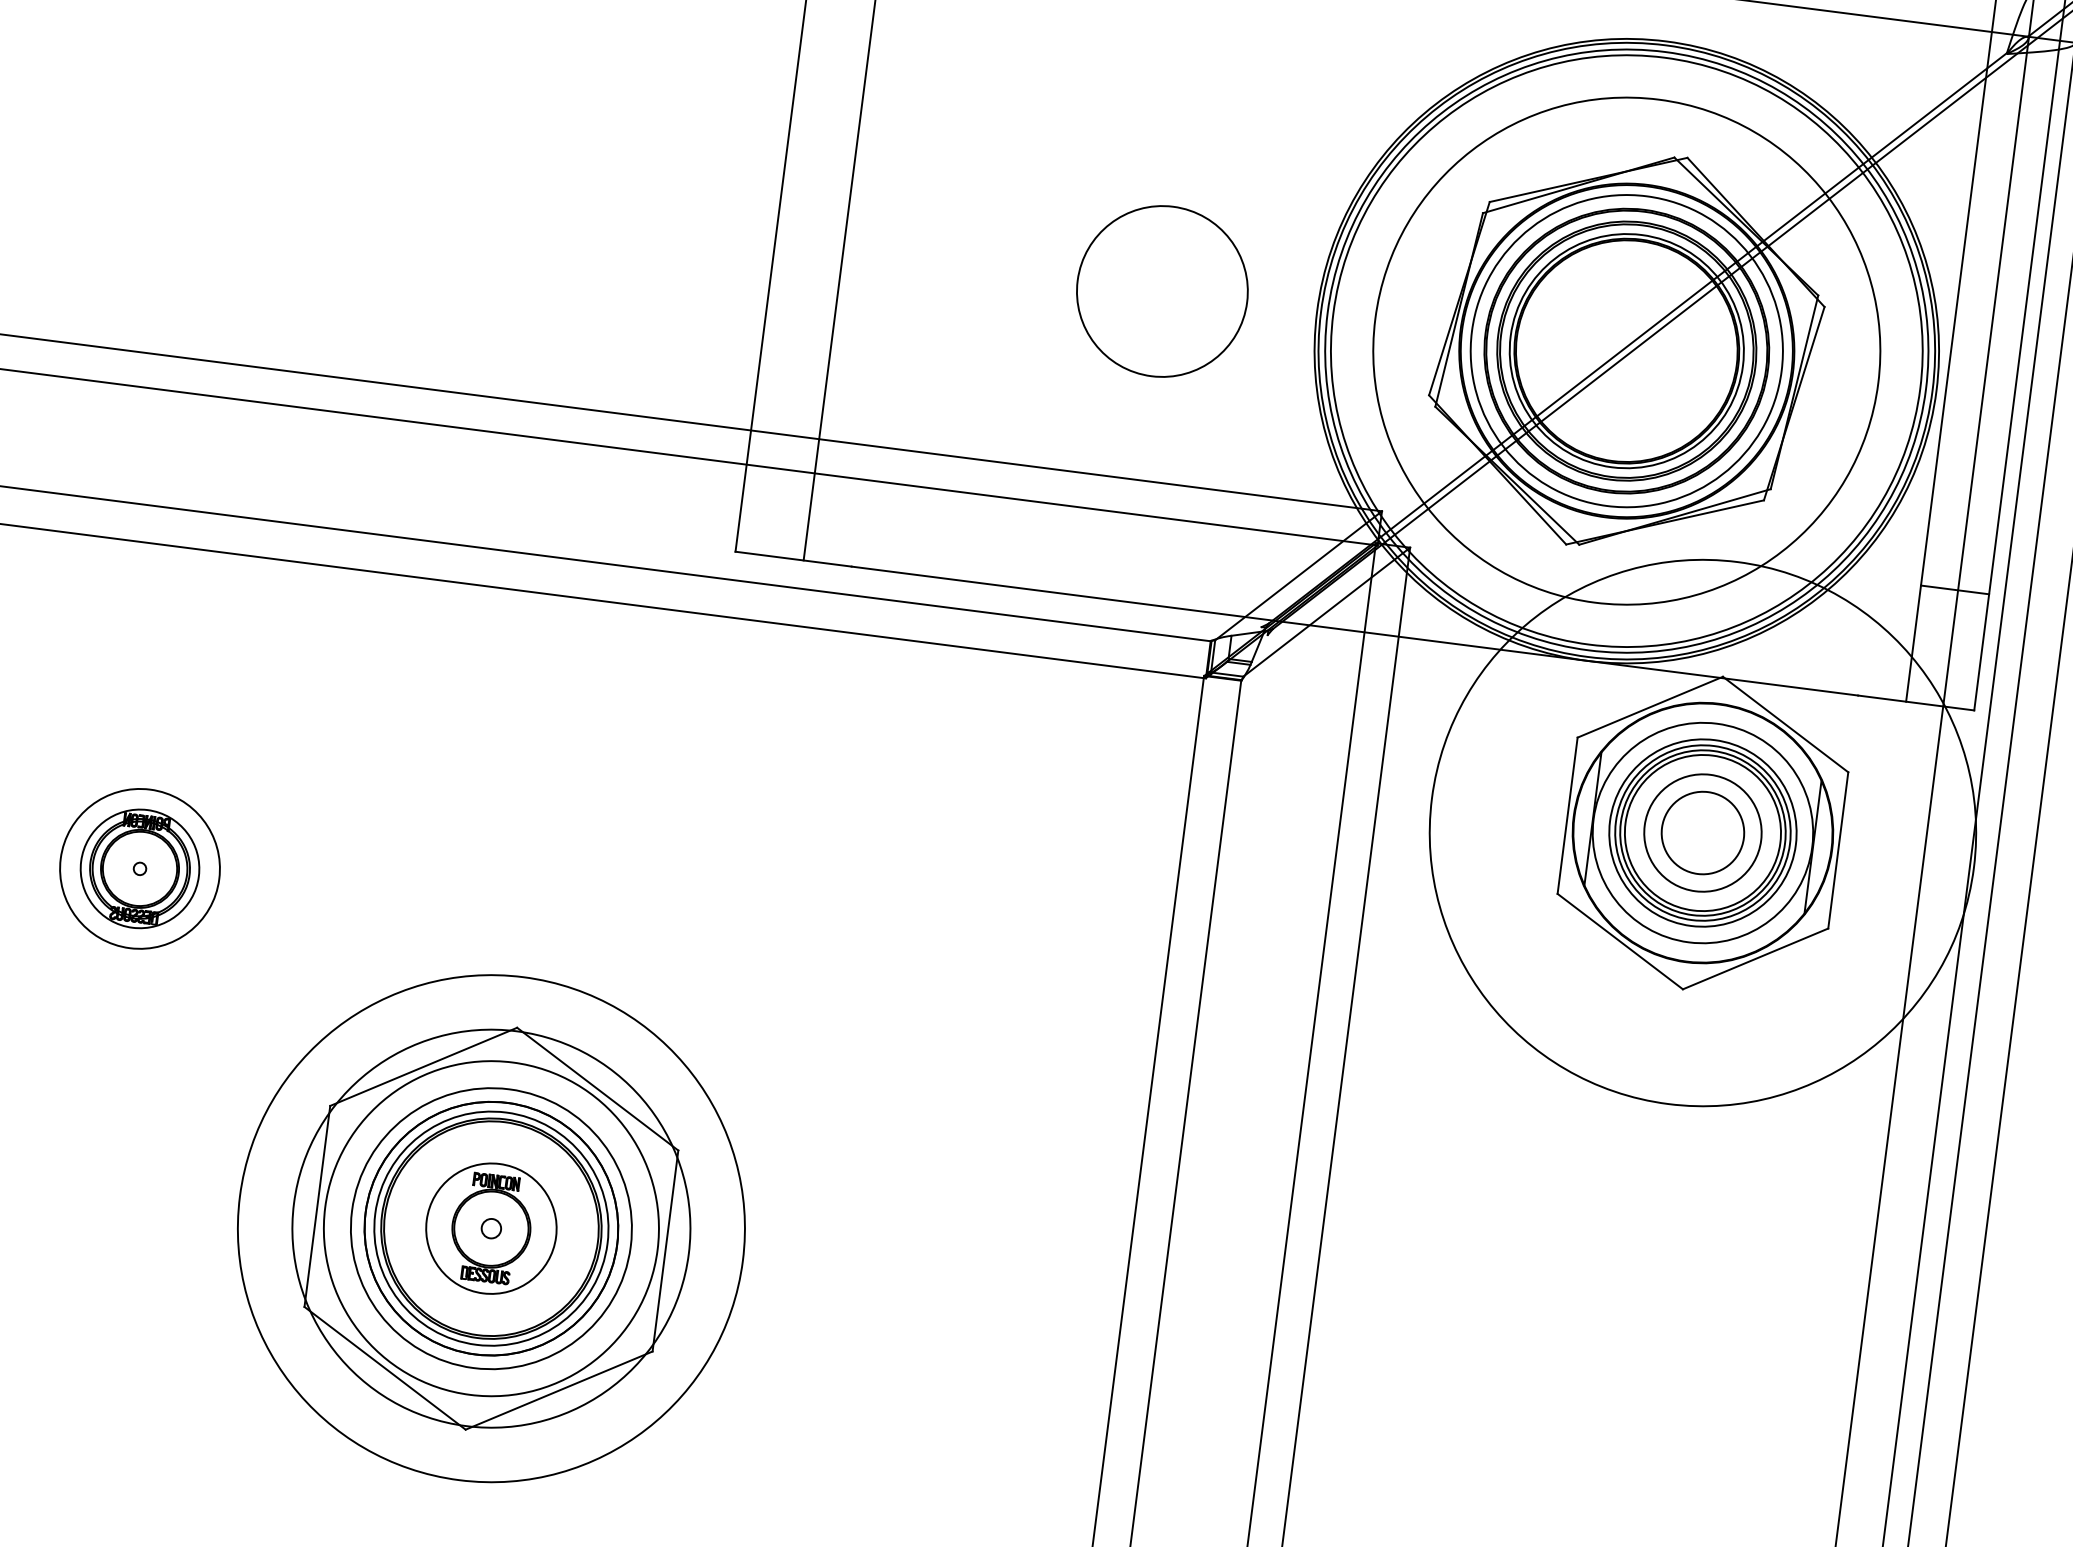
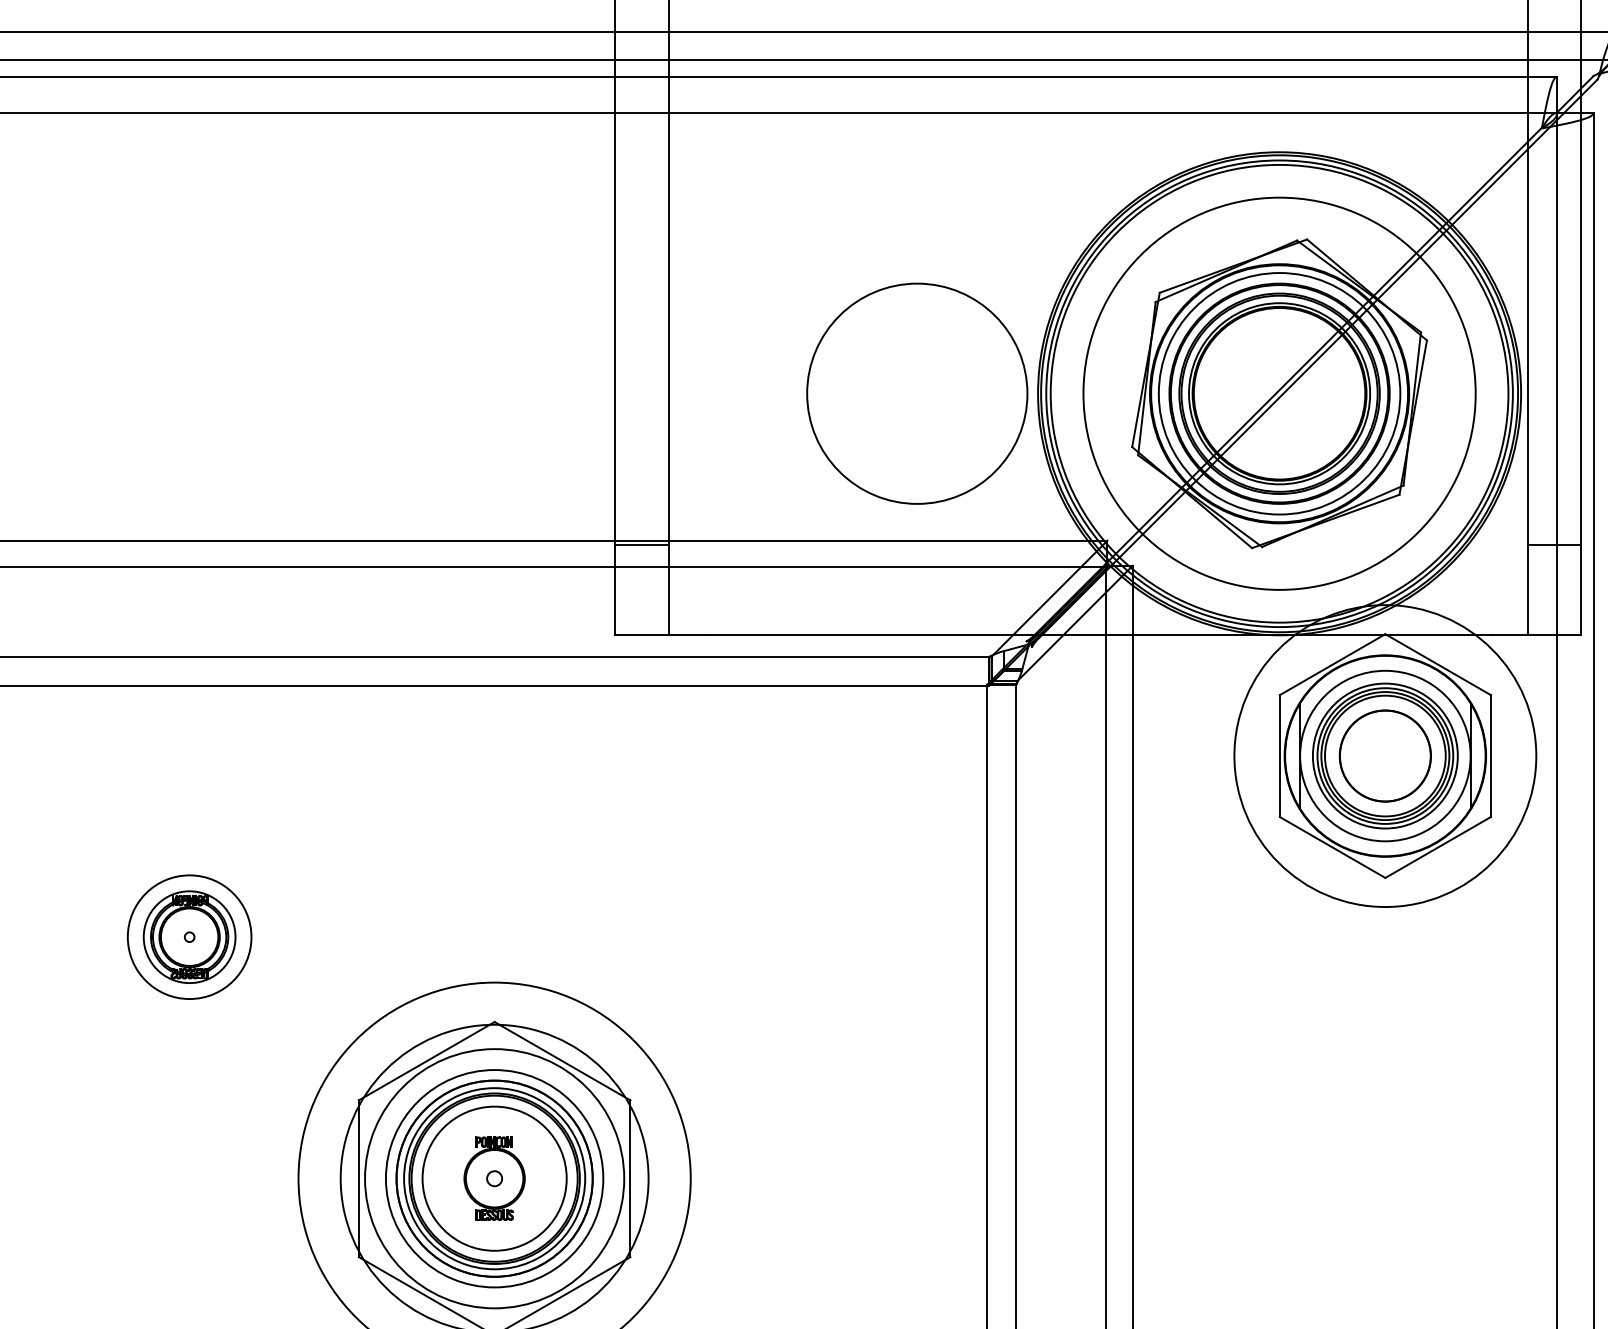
circle: (1162, 291) -> (917, 393), size x1.67
line: (783, 439) -> (641, 544), added
circle: (1701, 832) -> (1384, 755), size x1.43
circle: (1703, 833) -> (1385, 756), size x0.71
circle: (491, 1228) -> (494, 1178), size x1.43

